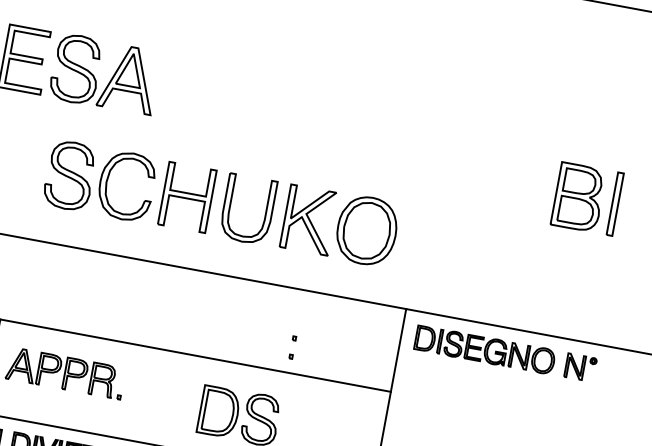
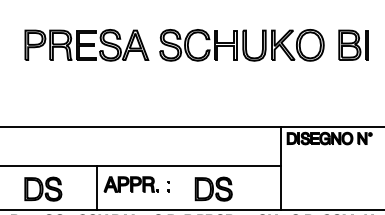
part: (586, 197) -> (353, 44), moved
part: (220, 204) -> (241, 45), moved
part: (292, 347) -> (168, 186), moved

